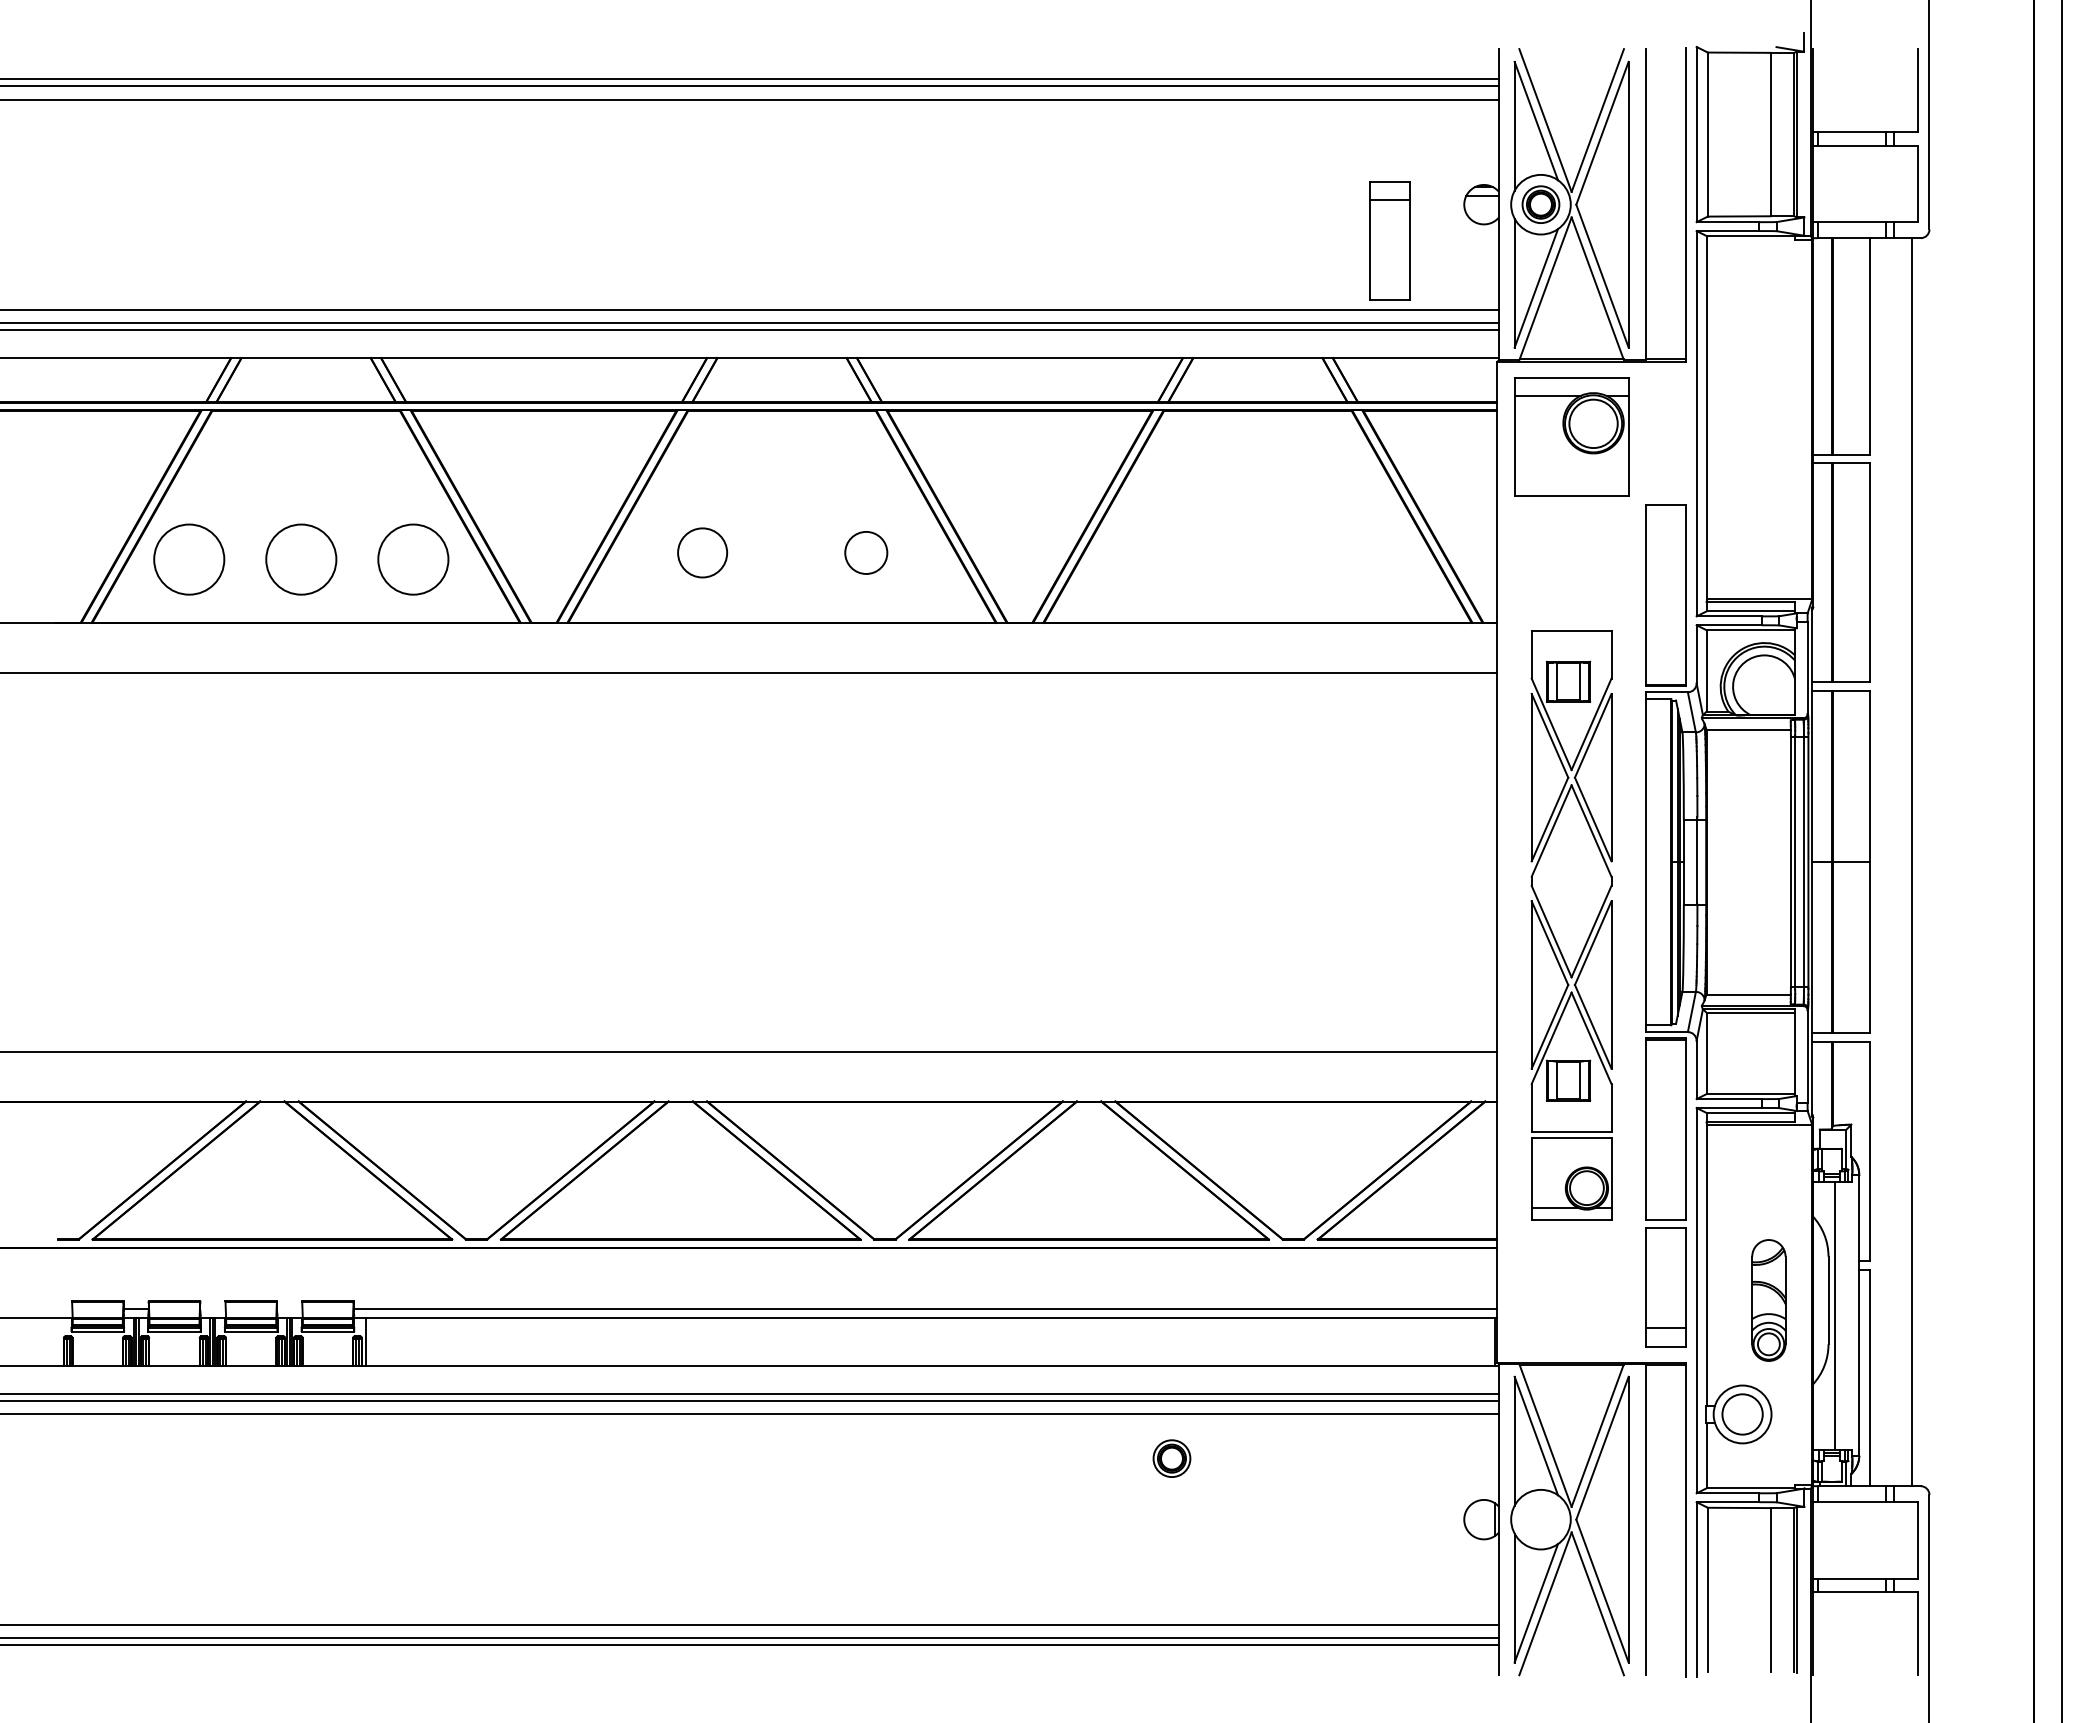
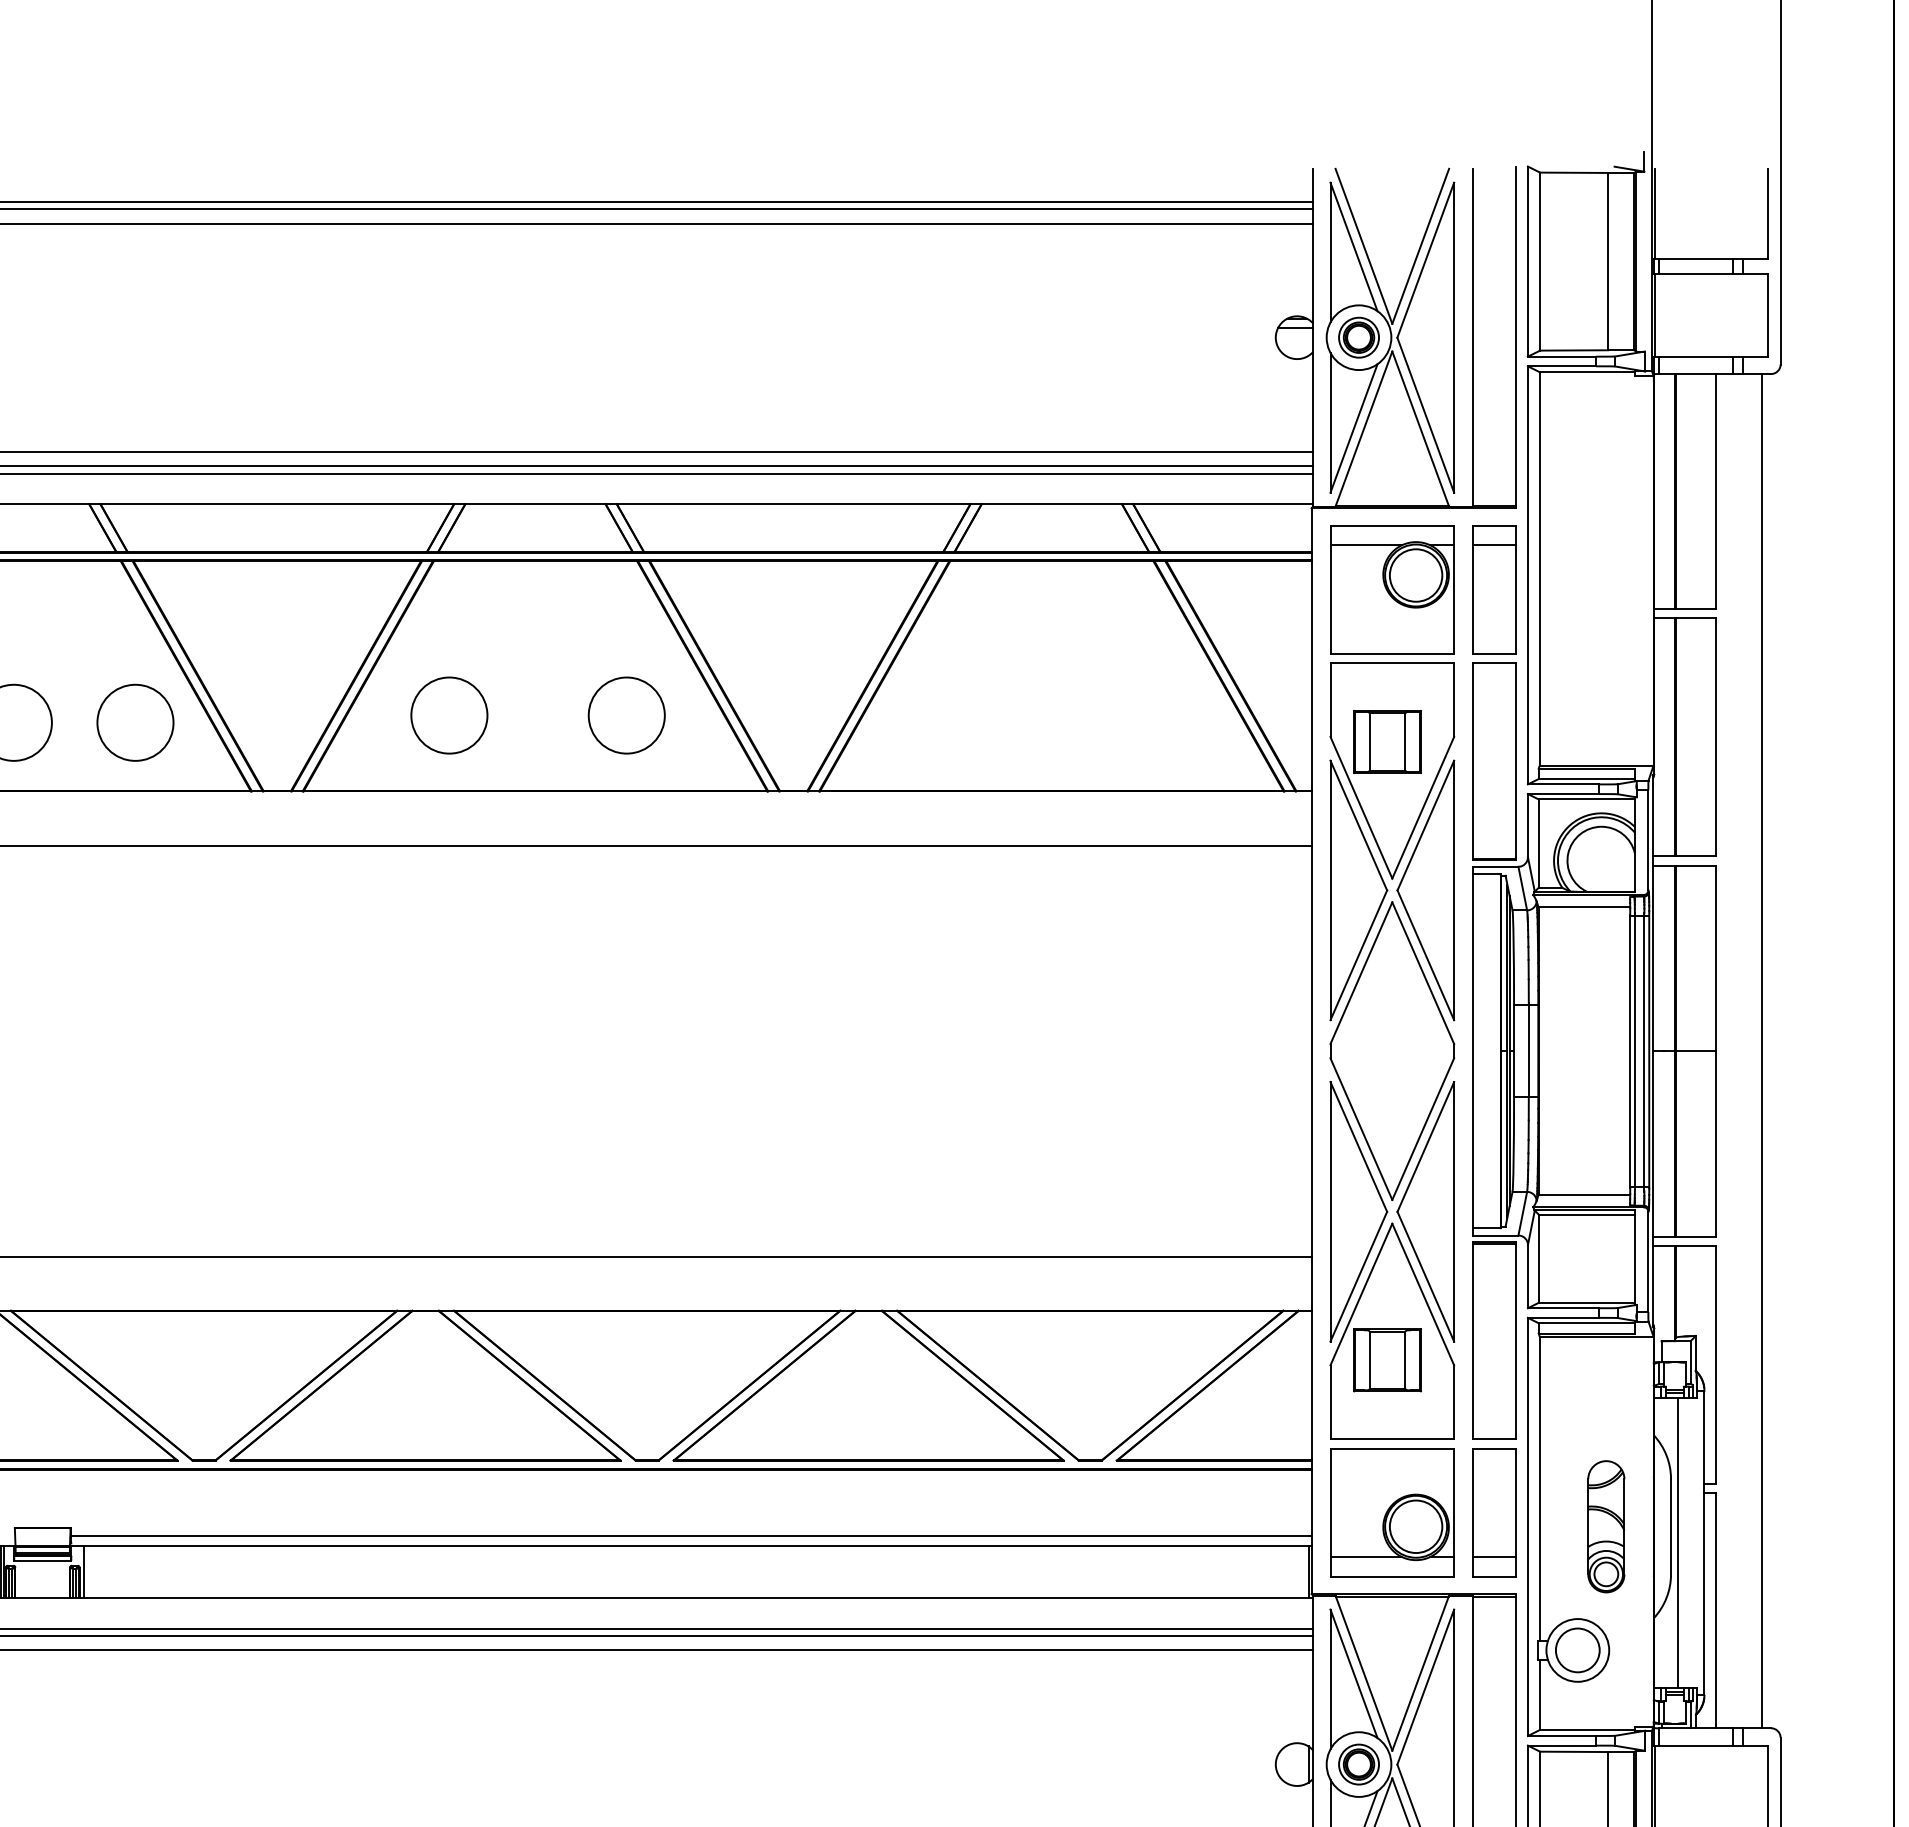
part: (1389, 240) -> (1494, 589), moved
circle: (702, 552) -> (449, 715), size x1.43
circle: (866, 552) -> (627, 715), size x1.67
part: (1571, 925) -> (1392, 1119), size x1.43
part: (1171, 1458) -> (1358, 1764), moved

